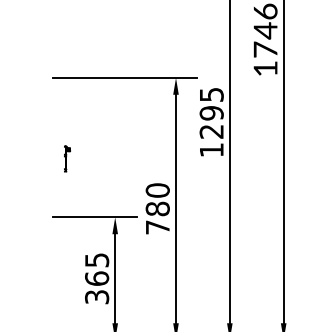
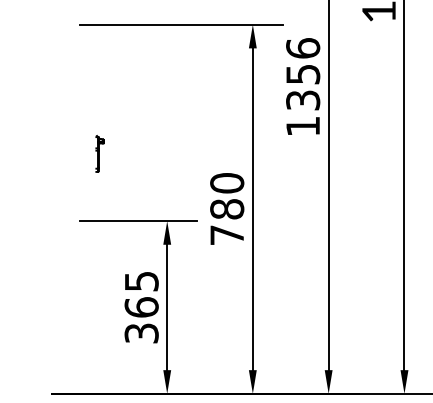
text: (211, 112) -> (302, 73), 1295 -> 1356
part: (67, 158) -> (100, 153), moved

